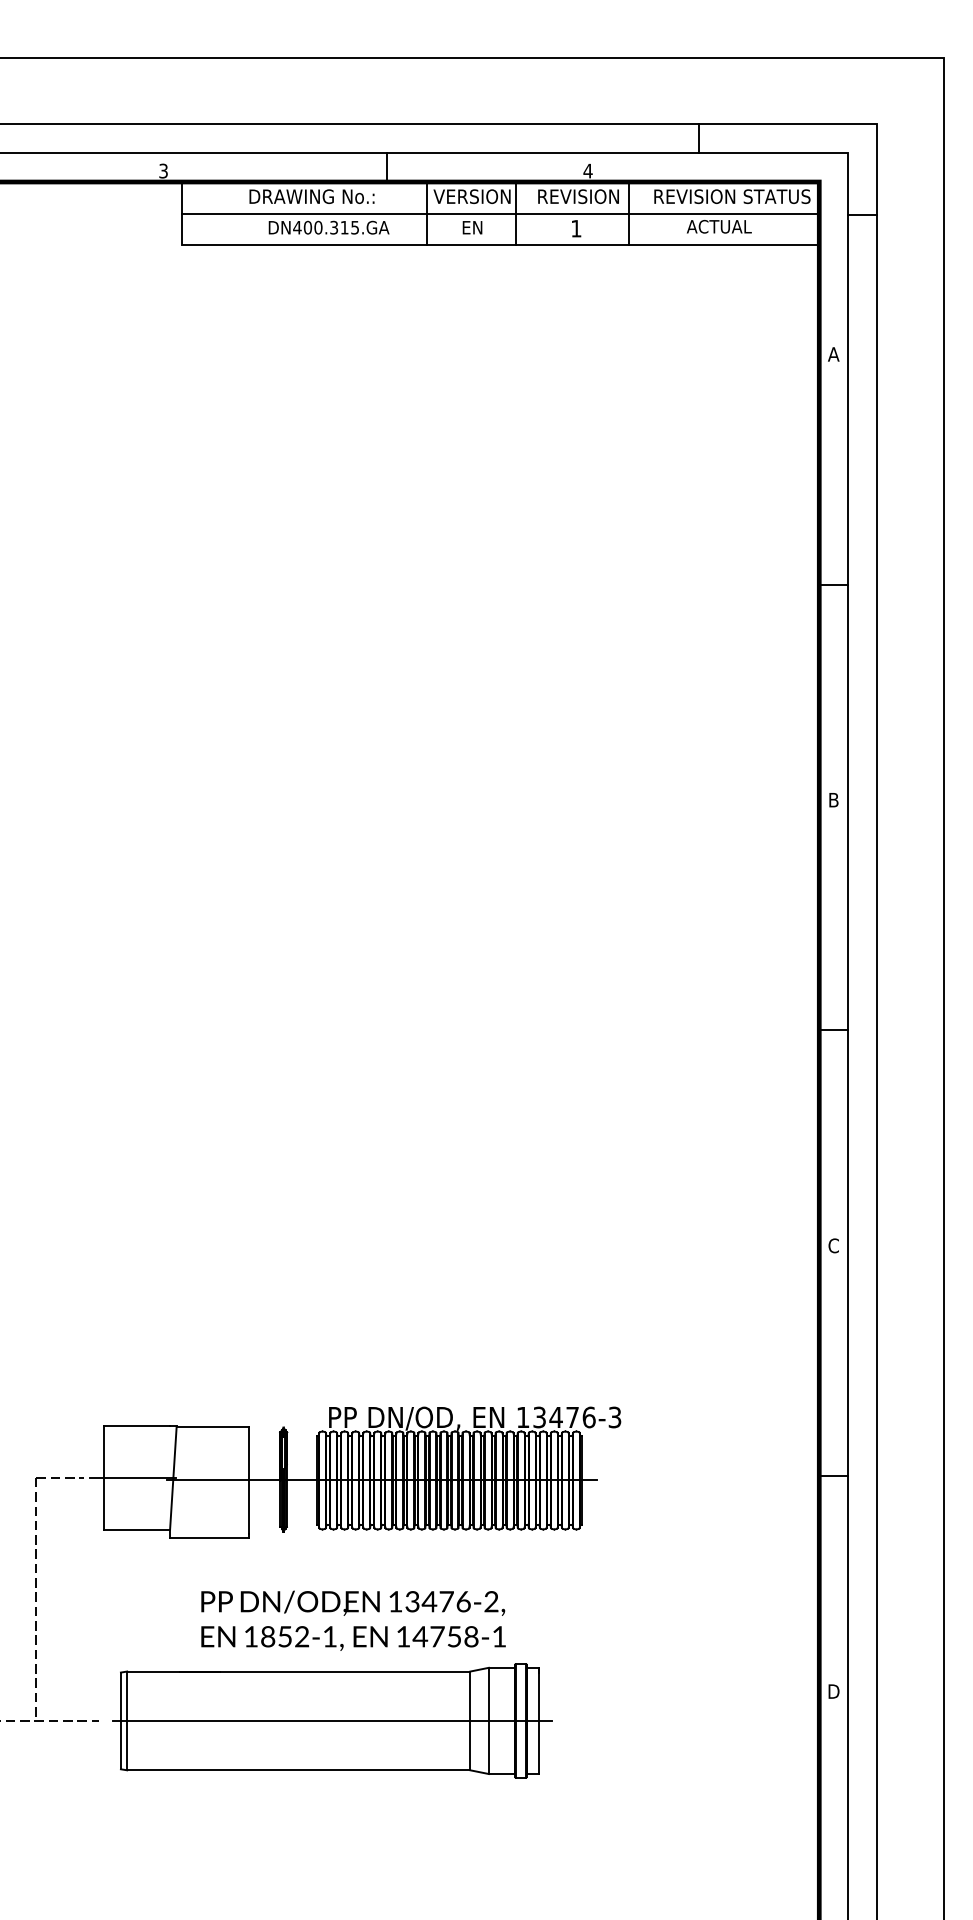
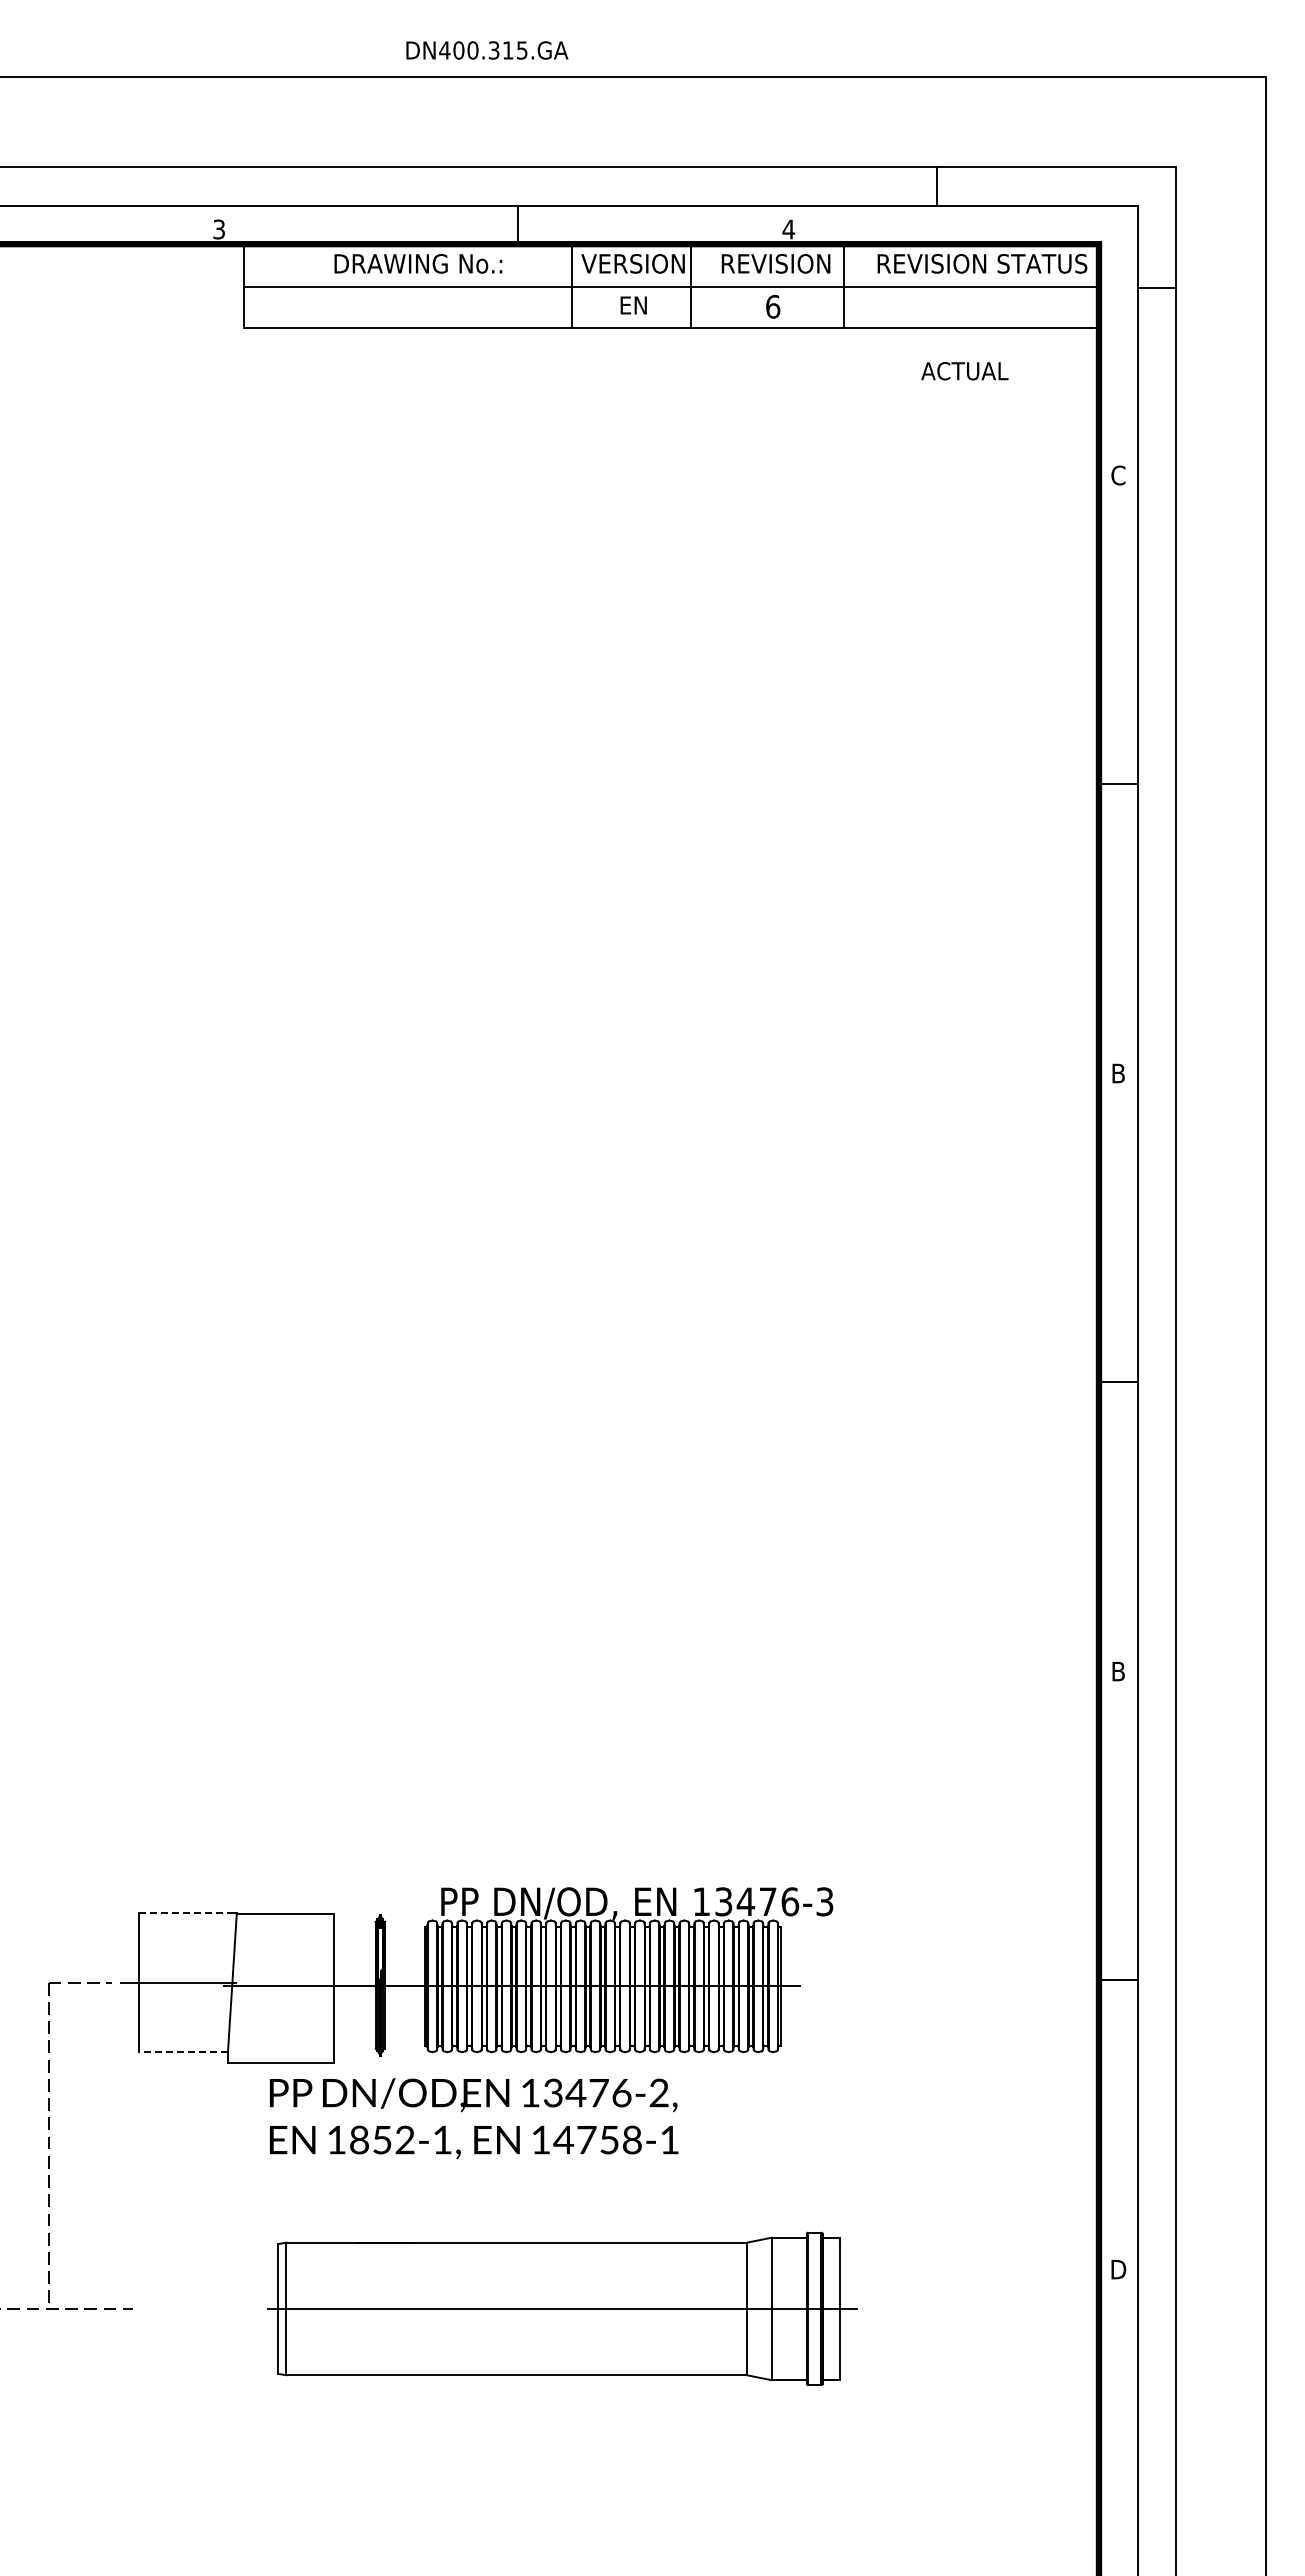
text: (719, 226) -> (964, 371), moved
text: (329, 227) -> (487, 50), moved
text: (576, 228) -> (773, 306), 1 -> 6
text: (833, 354) -> (1118, 475), A -> C
text: (833, 1245) -> (1118, 1671), C -> B
line: (137, 1426) -> (184, 1913), solid -> dashed
line: (136, 1529) -> (183, 2052), solid -> dashed
text: (353, 1620) -> (474, 2118), moved
part: (332, 1720) -> (562, 2308), moved

